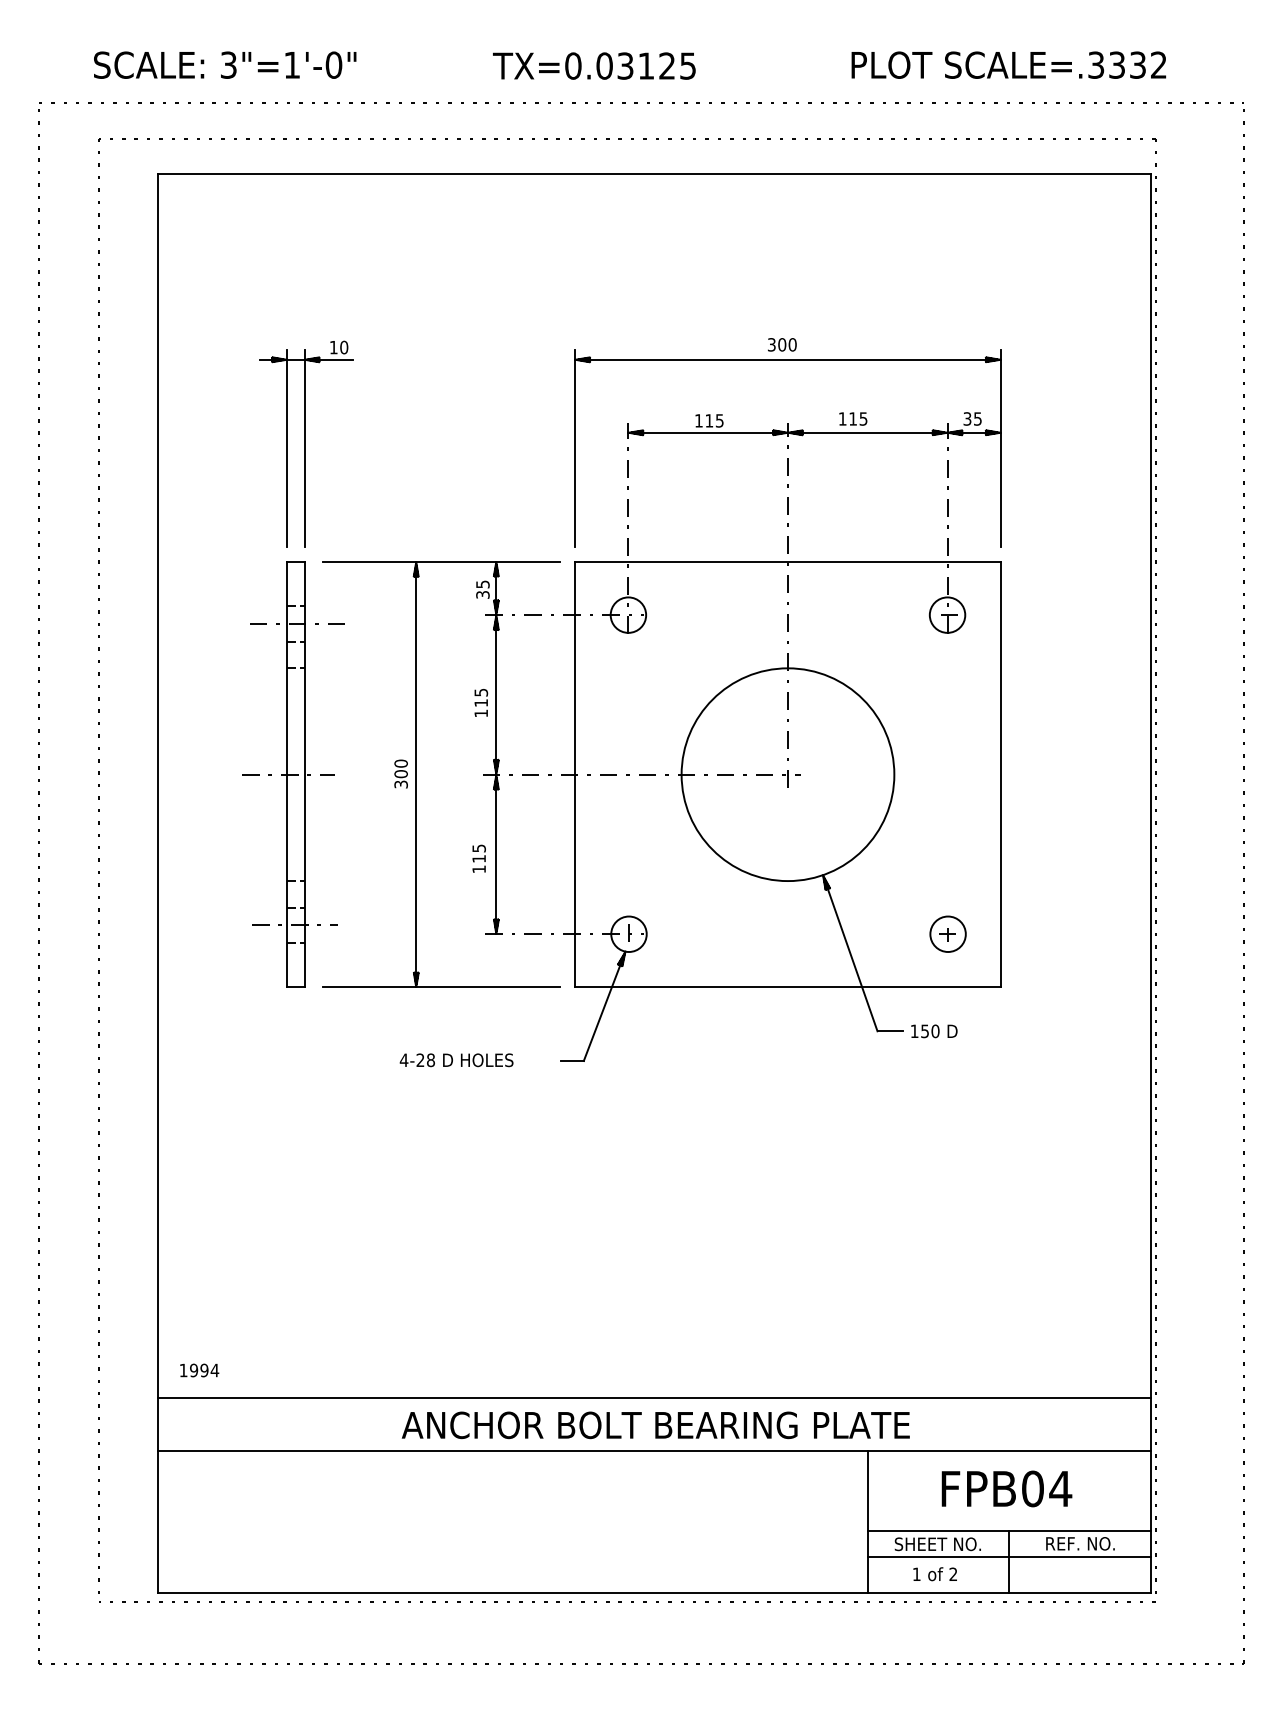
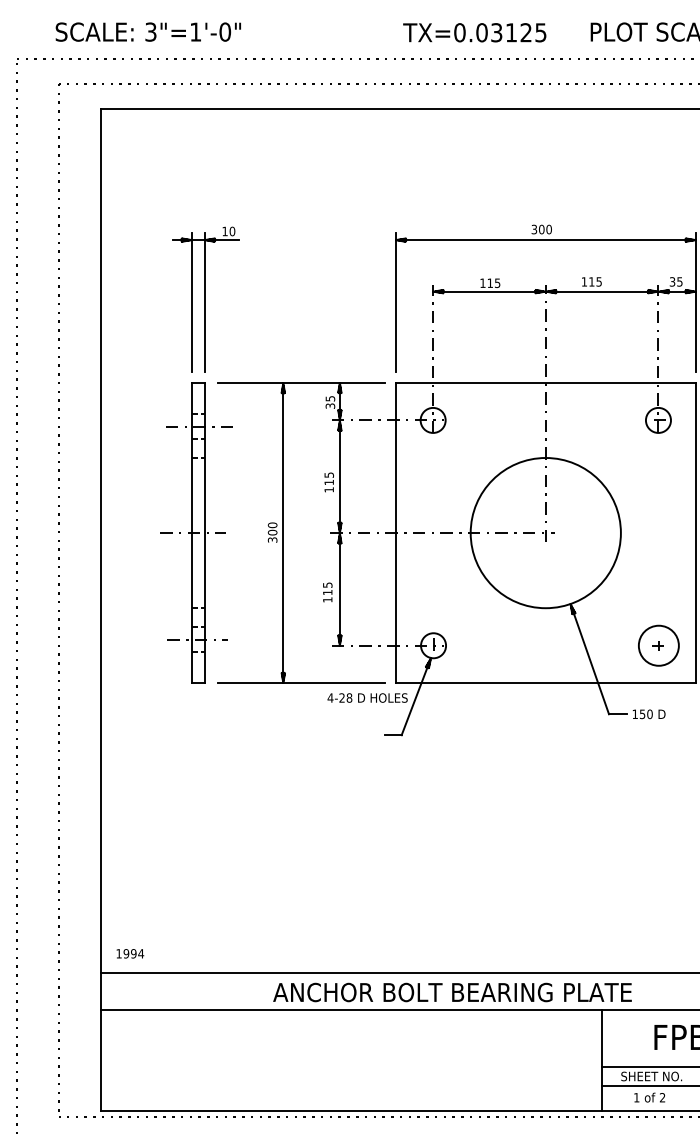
text: (594, 65) -> (474, 32), moved
circle: (947, 934) -> (658, 645), size x1.6
text: (456, 1060) -> (367, 698), moved

